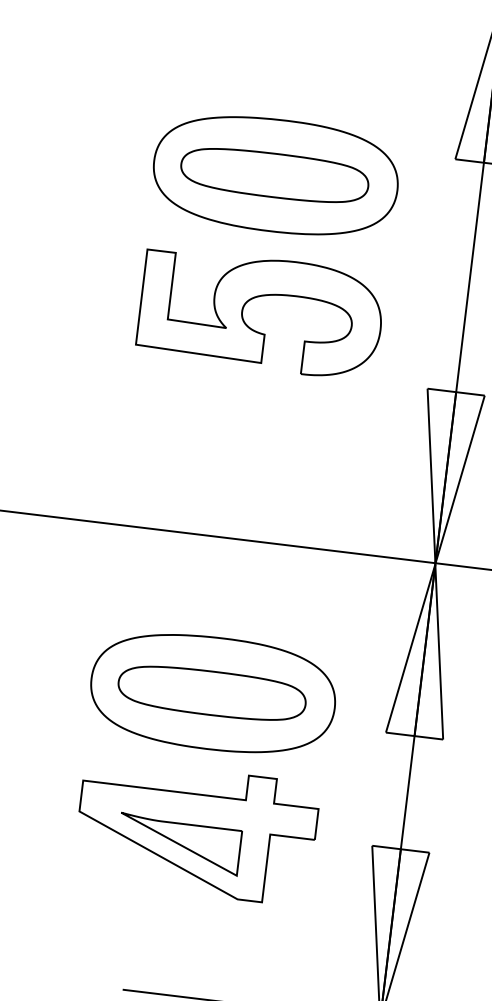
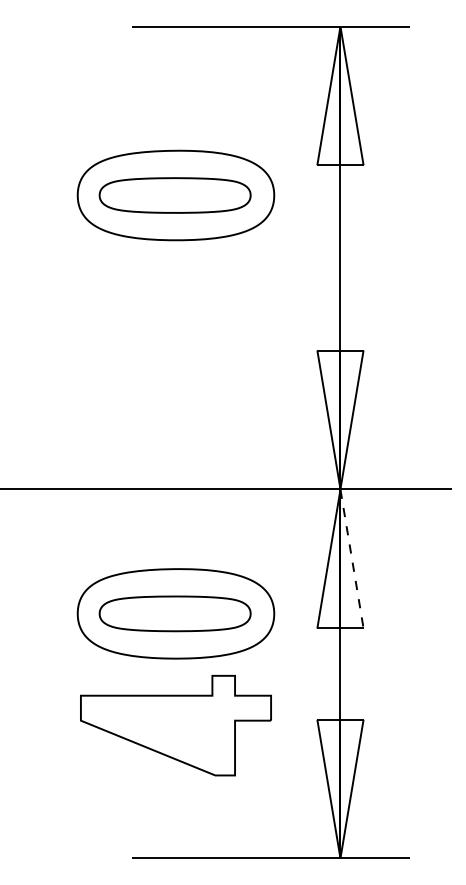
part: (255, 298) -> (171, 295), removed
line: (439, 652) -> (352, 559), solid -> dashed
part: (179, 843) -> (163, 736), removed

